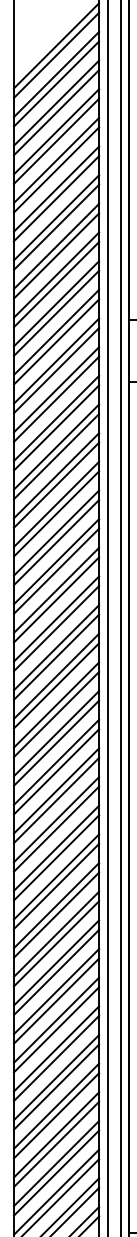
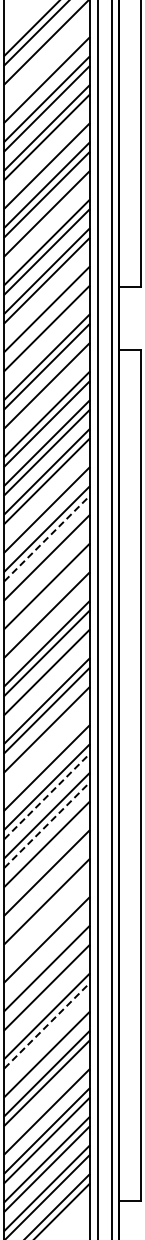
line: (56, 84) -> (46, 51), removed
line: (56, 103) -> (46, 70), removed
line: (56, 189) -> (46, 156), removed
line: (56, 256) -> (46, 223), removed
line: (56, 332) -> (46, 299), removed
line: (56, 370) -> (46, 337), removed
line: (56, 427) -> (46, 394), removed
line: (56, 533) -> (46, 500), removed
line: (57, 571) -> (47, 538), solid -> dashed
line: (56, 599) -> (46, 566), removed
line: (56, 628) -> (46, 595), removed
line: (56, 657) -> (46, 624), removed
line: (56, 714) -> (46, 681), removed
line: (56, 771) -> (46, 738), removed
line: (56, 791) -> (46, 758), removed
line: (57, 829) -> (47, 796), solid -> dashed
line: (57, 857) -> (47, 824), solid -> dashed
line: (56, 886) -> (46, 853), removed
line: (56, 915) -> (46, 882), removed
line: (56, 943) -> (46, 910), removed
line: (56, 962) -> (46, 929), removed
line: (56, 991) -> (46, 958), removed
line: (56, 1029) -> (46, 996), removed
line: (57, 1058) -> (47, 1025), solid -> dashed
line: (56, 1077) -> (46, 1044), removed
line: (56, 1134) -> (46, 1101), removed

